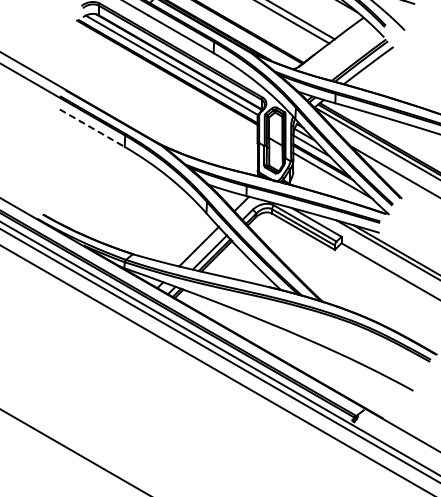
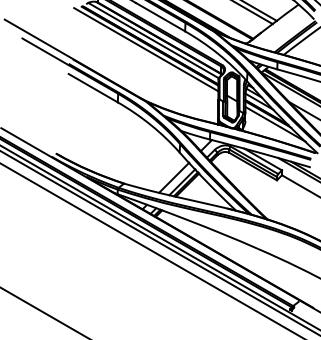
line: (162, 77) -> (146, 49), added
line: (92, 128) -> (93, 88), dashed -> solid

